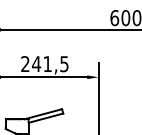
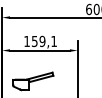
text: (44, 64) -> (40, 41), 241,5 -> 159,1

